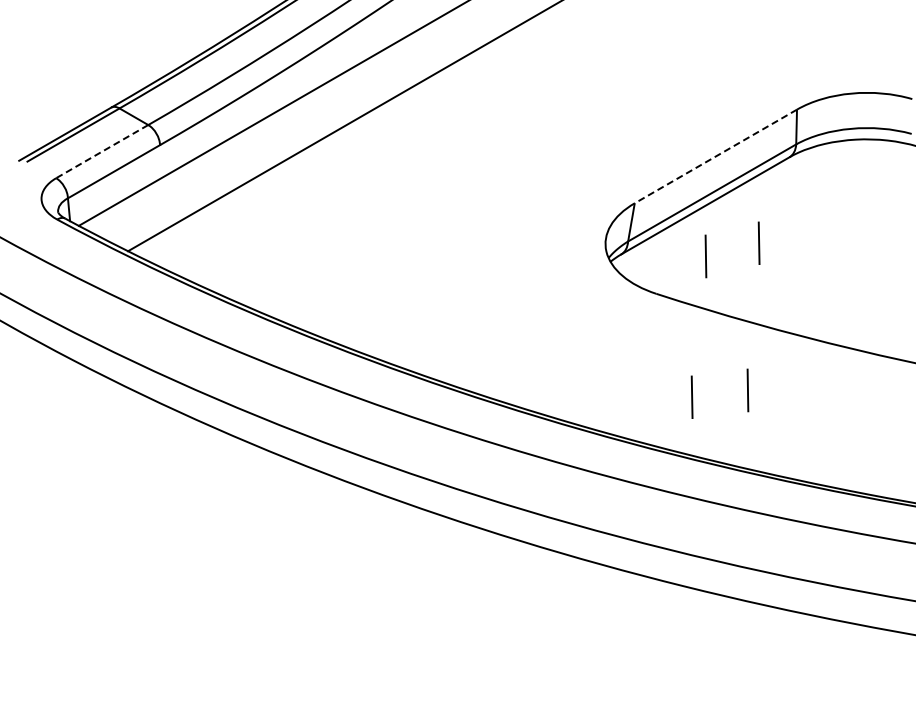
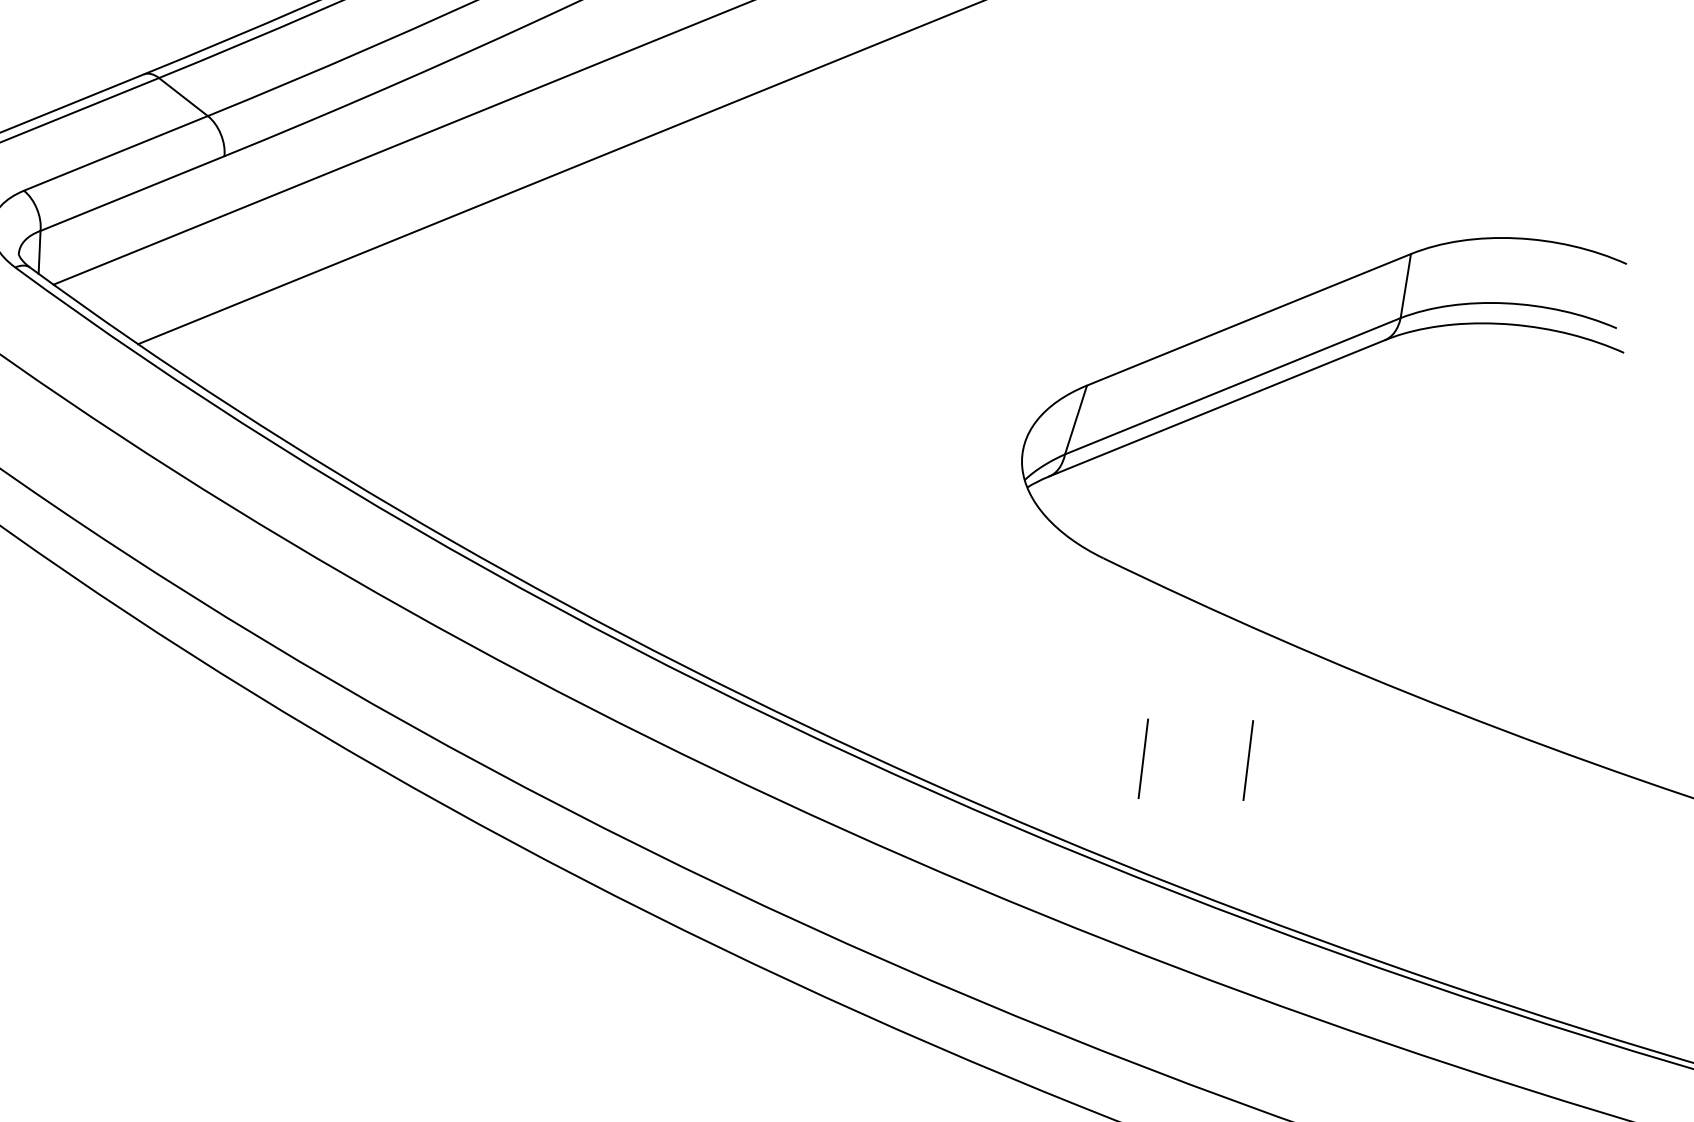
line: (101, 151) -> (114, 152), dashed -> solid
line: (715, 156) -> (1248, 319), dashed -> solid
line: (758, 242) -> (1305, 489), removed
line: (705, 256) -> (1204, 502), removed

